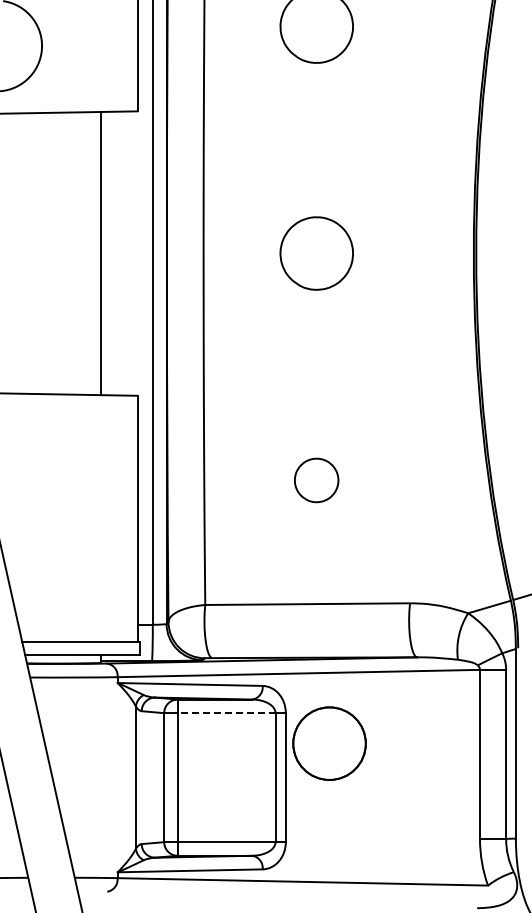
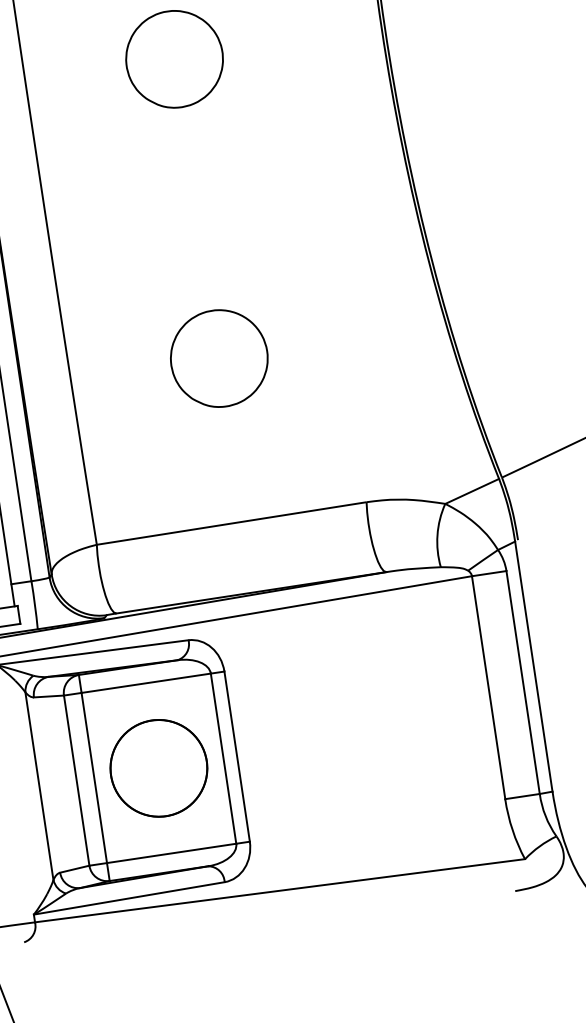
part: (316, 480) -> (218, 358), size x1.67
line: (226, 713) -> (146, 683), dashed -> solid
circle: (329, 743) -> (158, 768), moved

